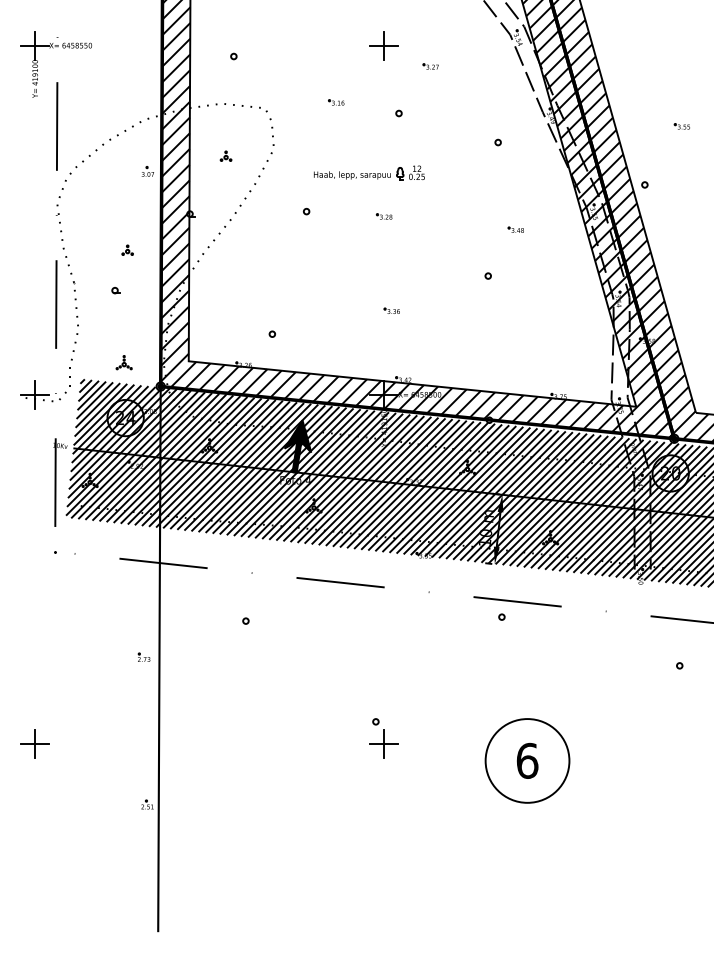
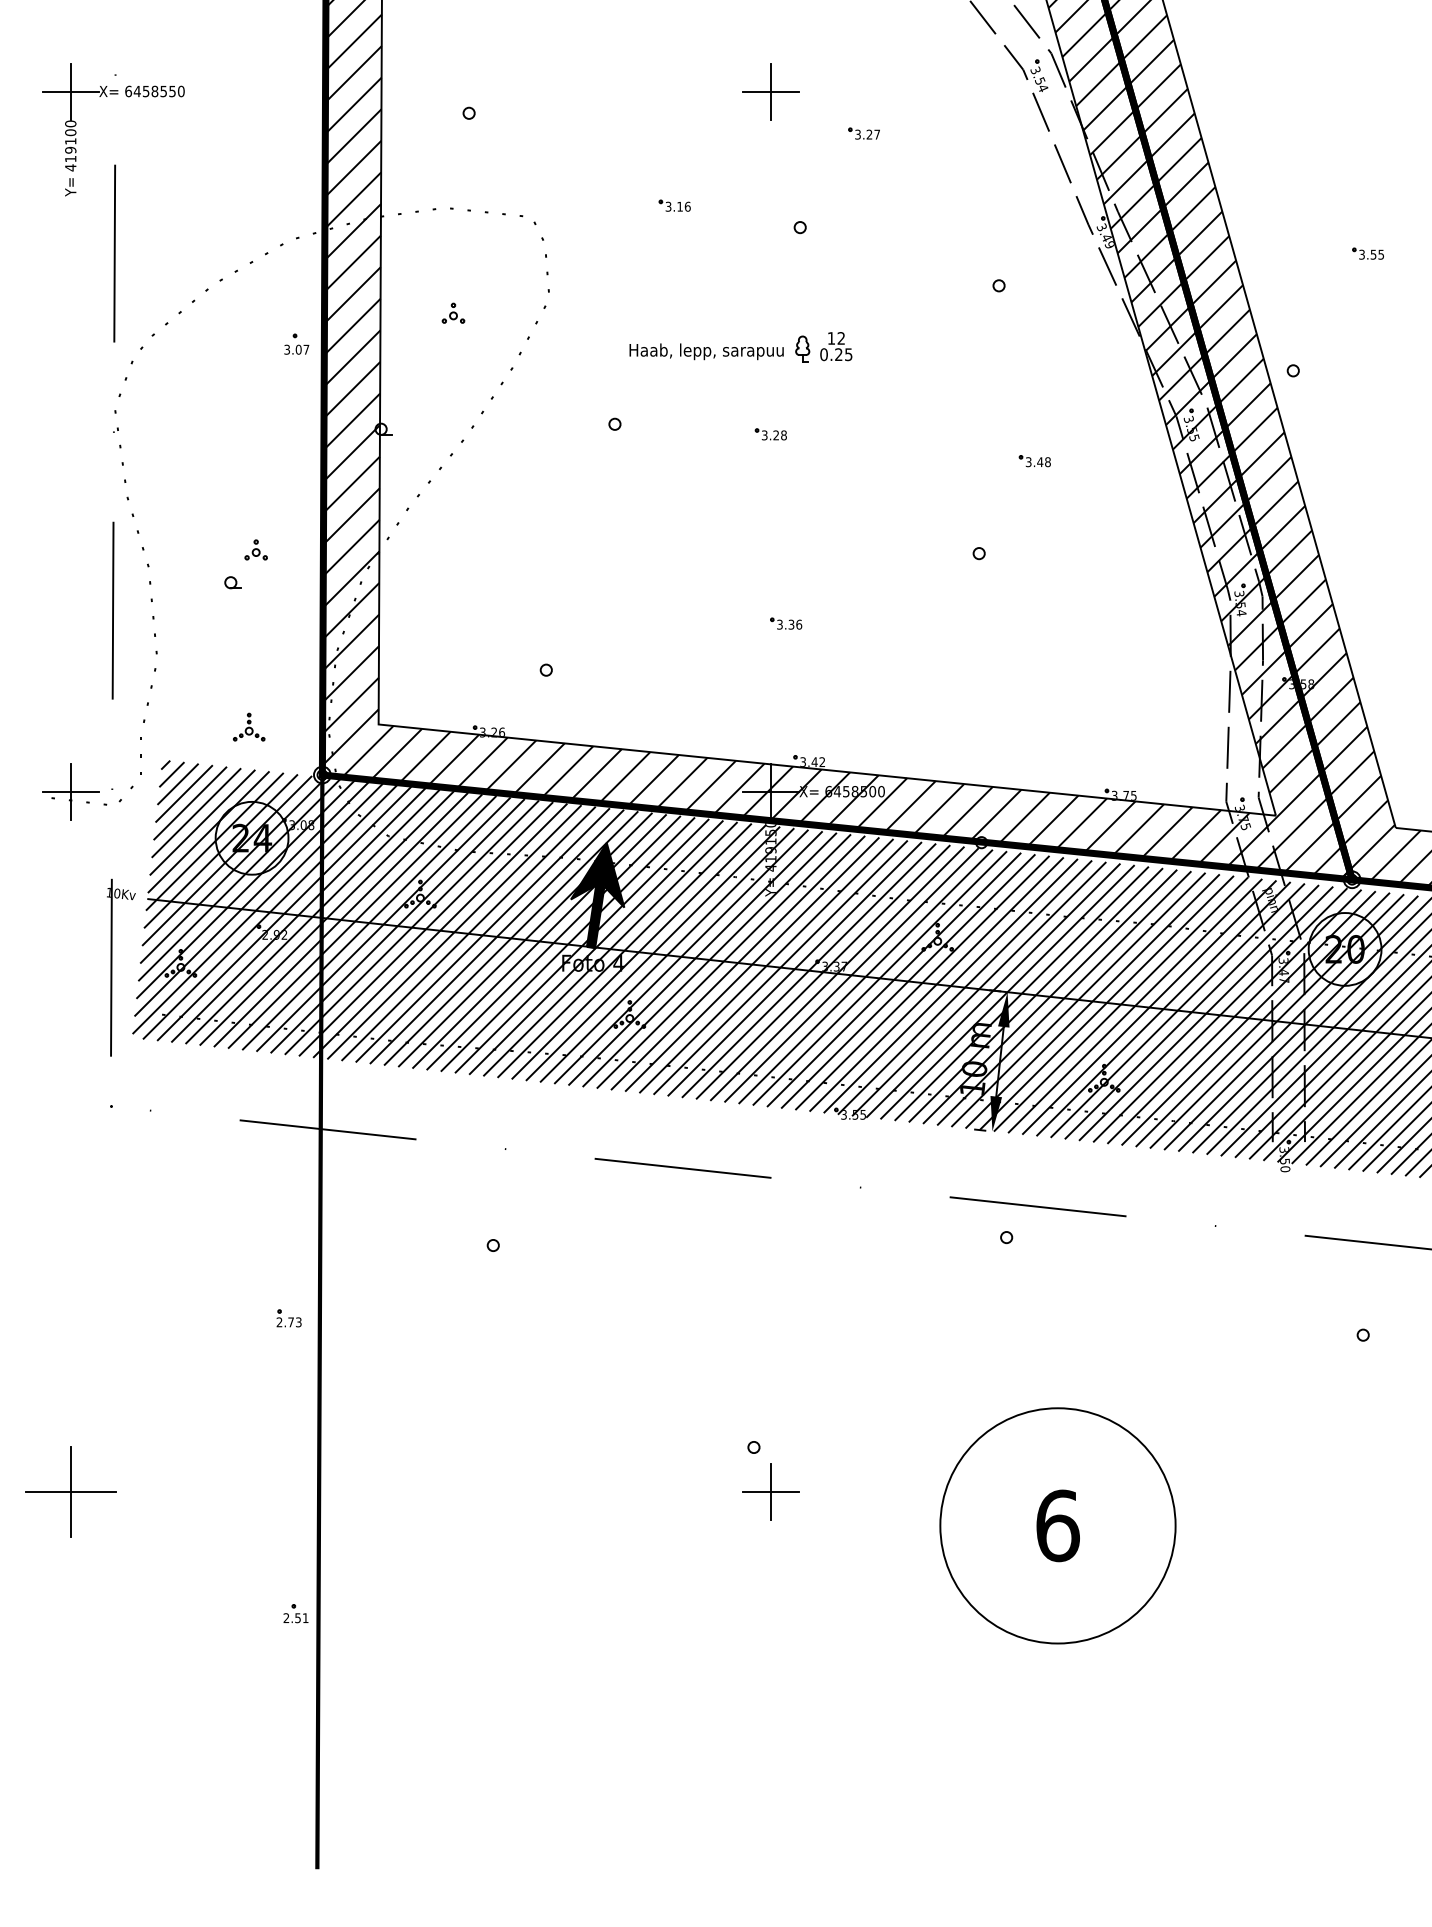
part: (127, 249) -> (255, 548), moved
part: (34, 743) -> (69, 1490), size x1.6
circle: (527, 760) -> (1057, 1524), size x1.4

